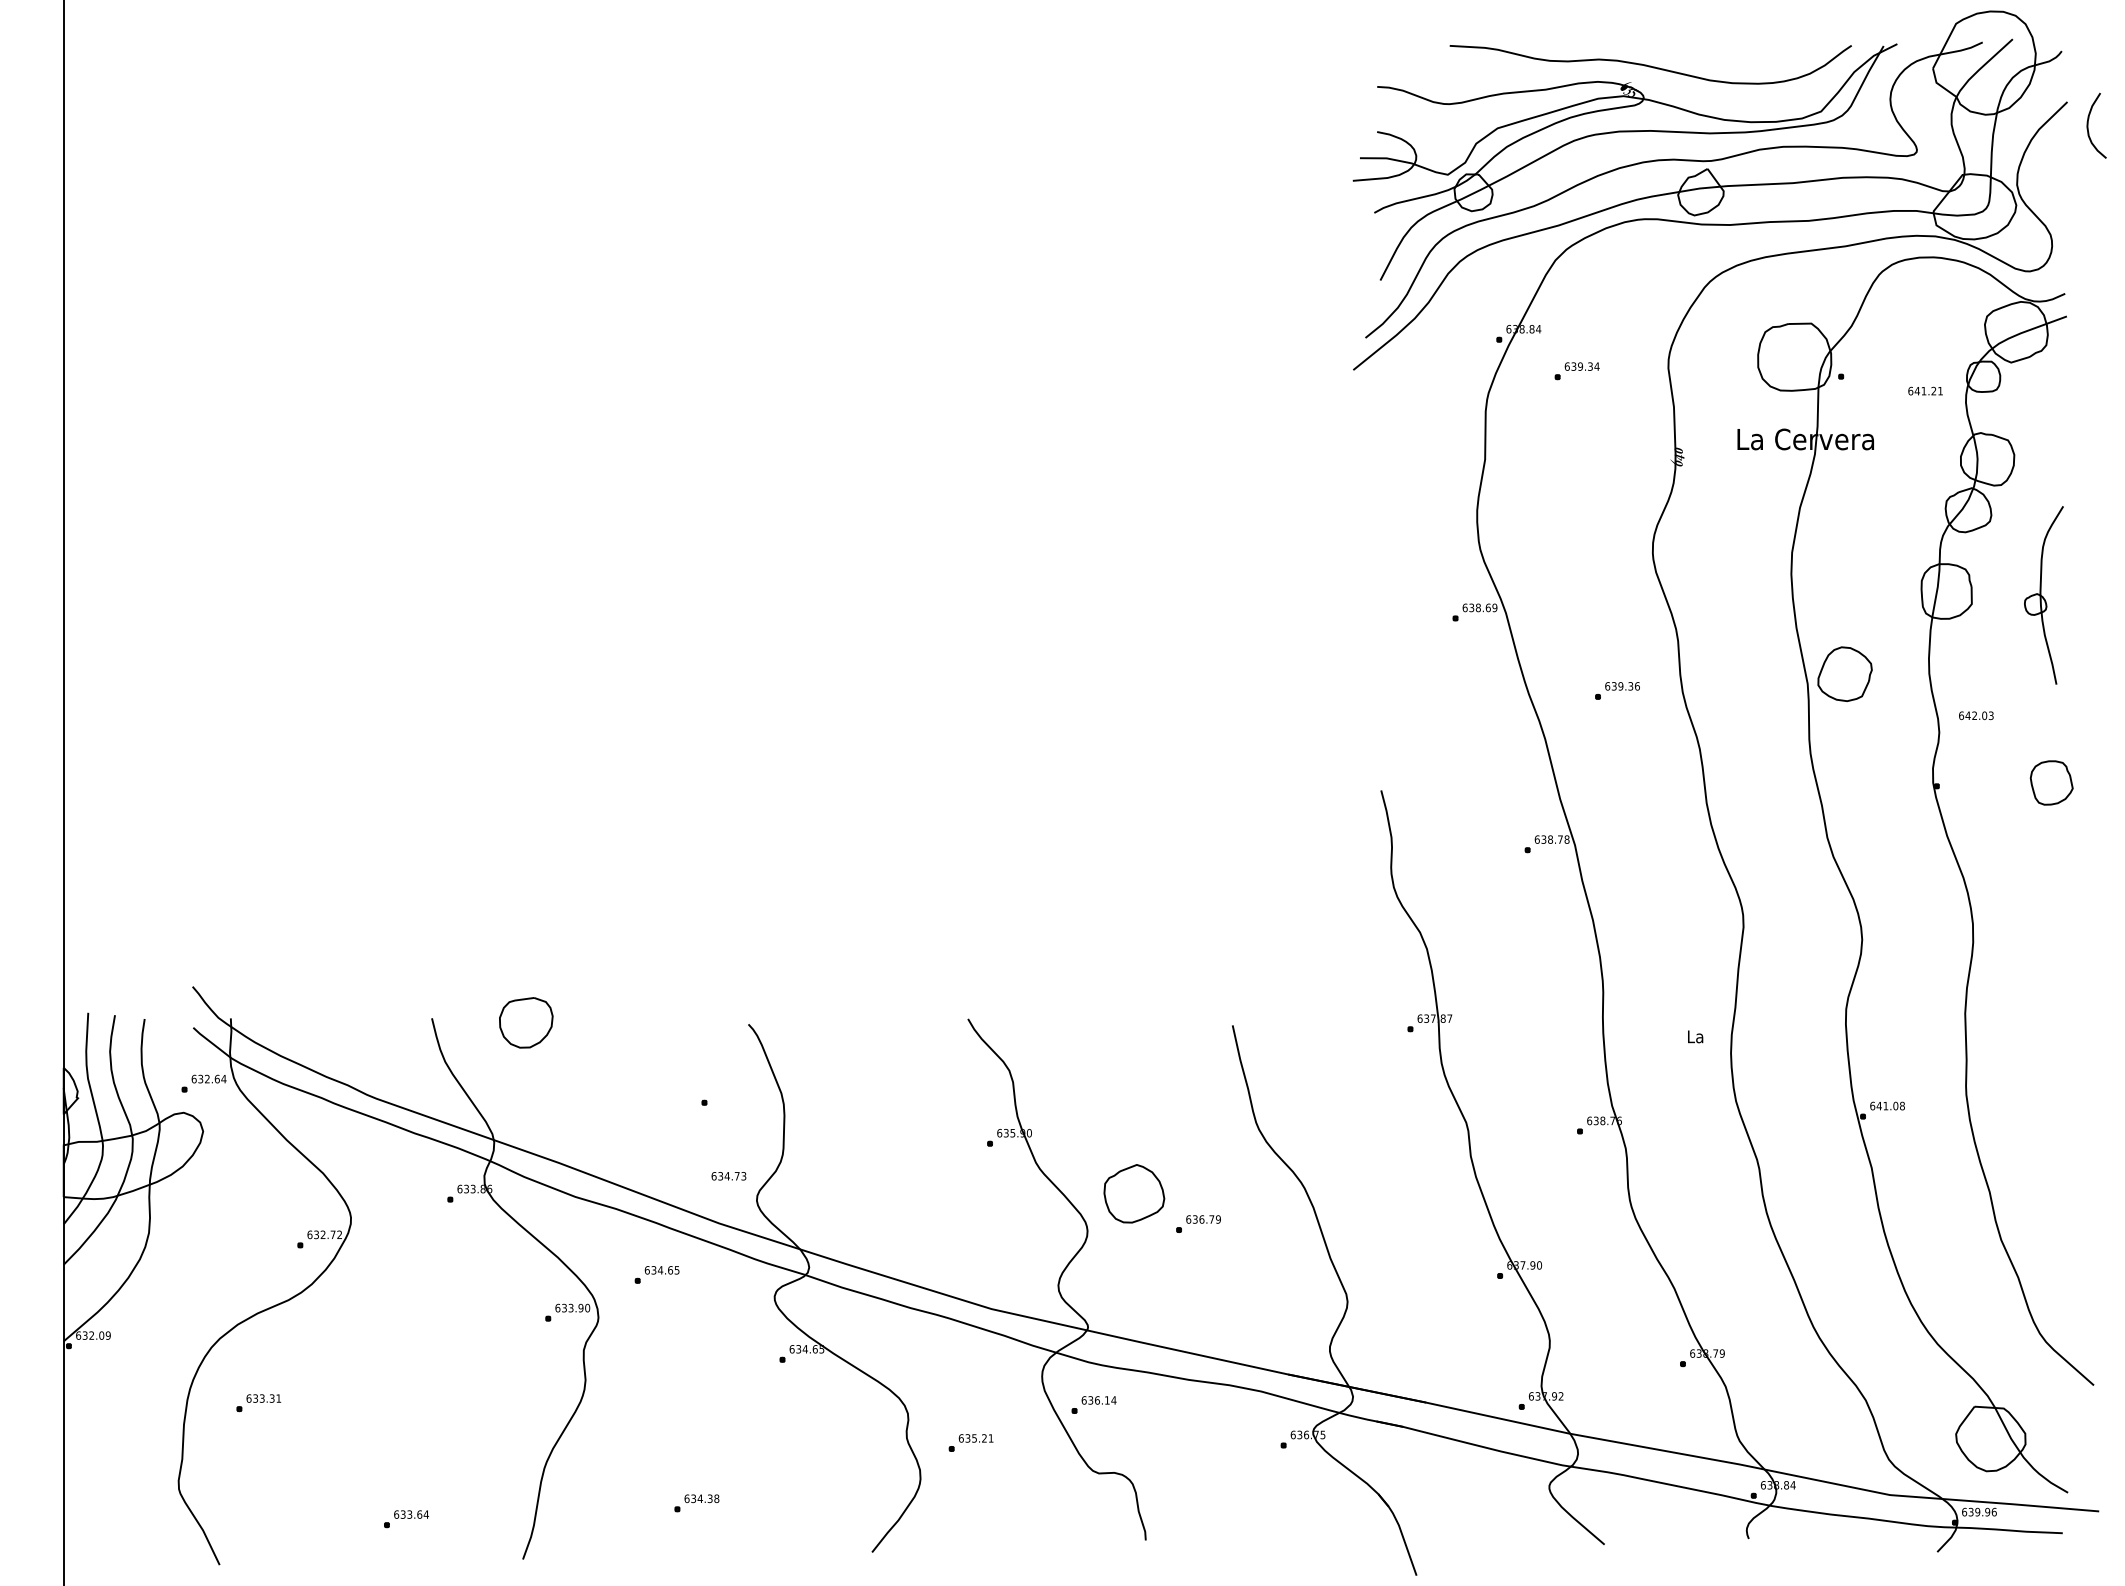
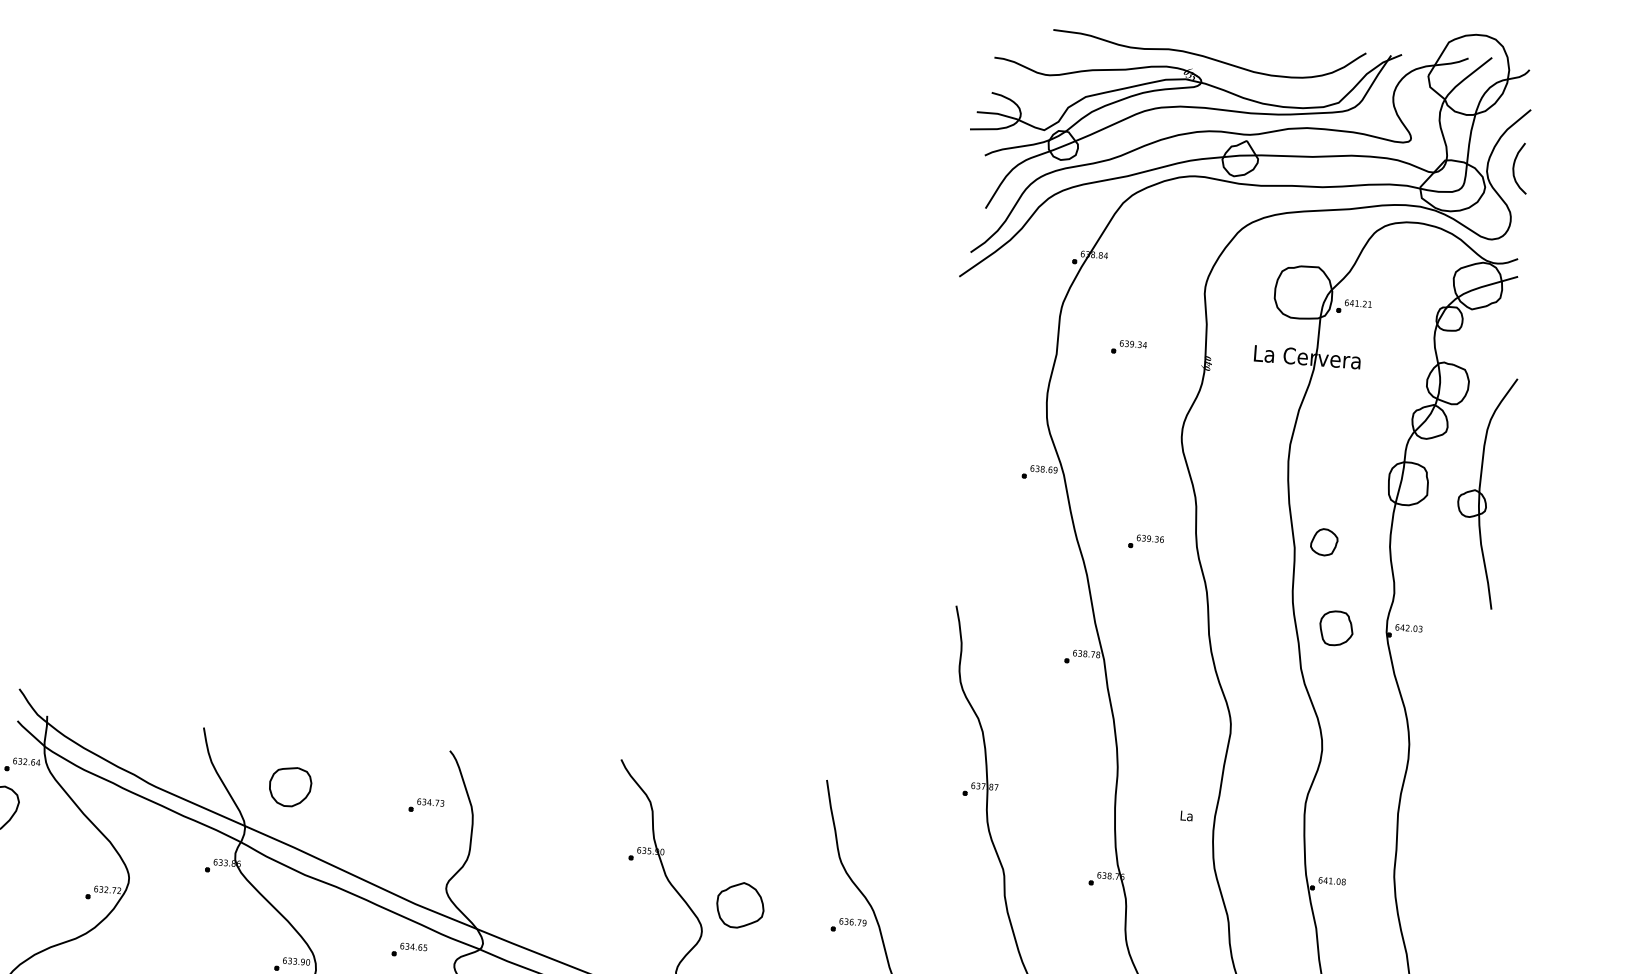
curve: (2088, 125) -> (1514, 167), moved
part: (1576, 371) -> (1128, 347), moved
text: (1925, 390) -> (1358, 303), moved
part: (2043, 595) -> (1483, 492), size x1.67
part: (1844, 673) -> (1323, 541), size x0.62
text: (1976, 715) -> (1409, 628), moved
part: (2051, 782) -> (1336, 628), moved
part: (526, 1022) -> (290, 786), moved
text: (728, 1176) -> (430, 802), moved
part: (1198, 1223) -> (848, 925), moved
part: (656, 1274) -> (409, 949), moved

